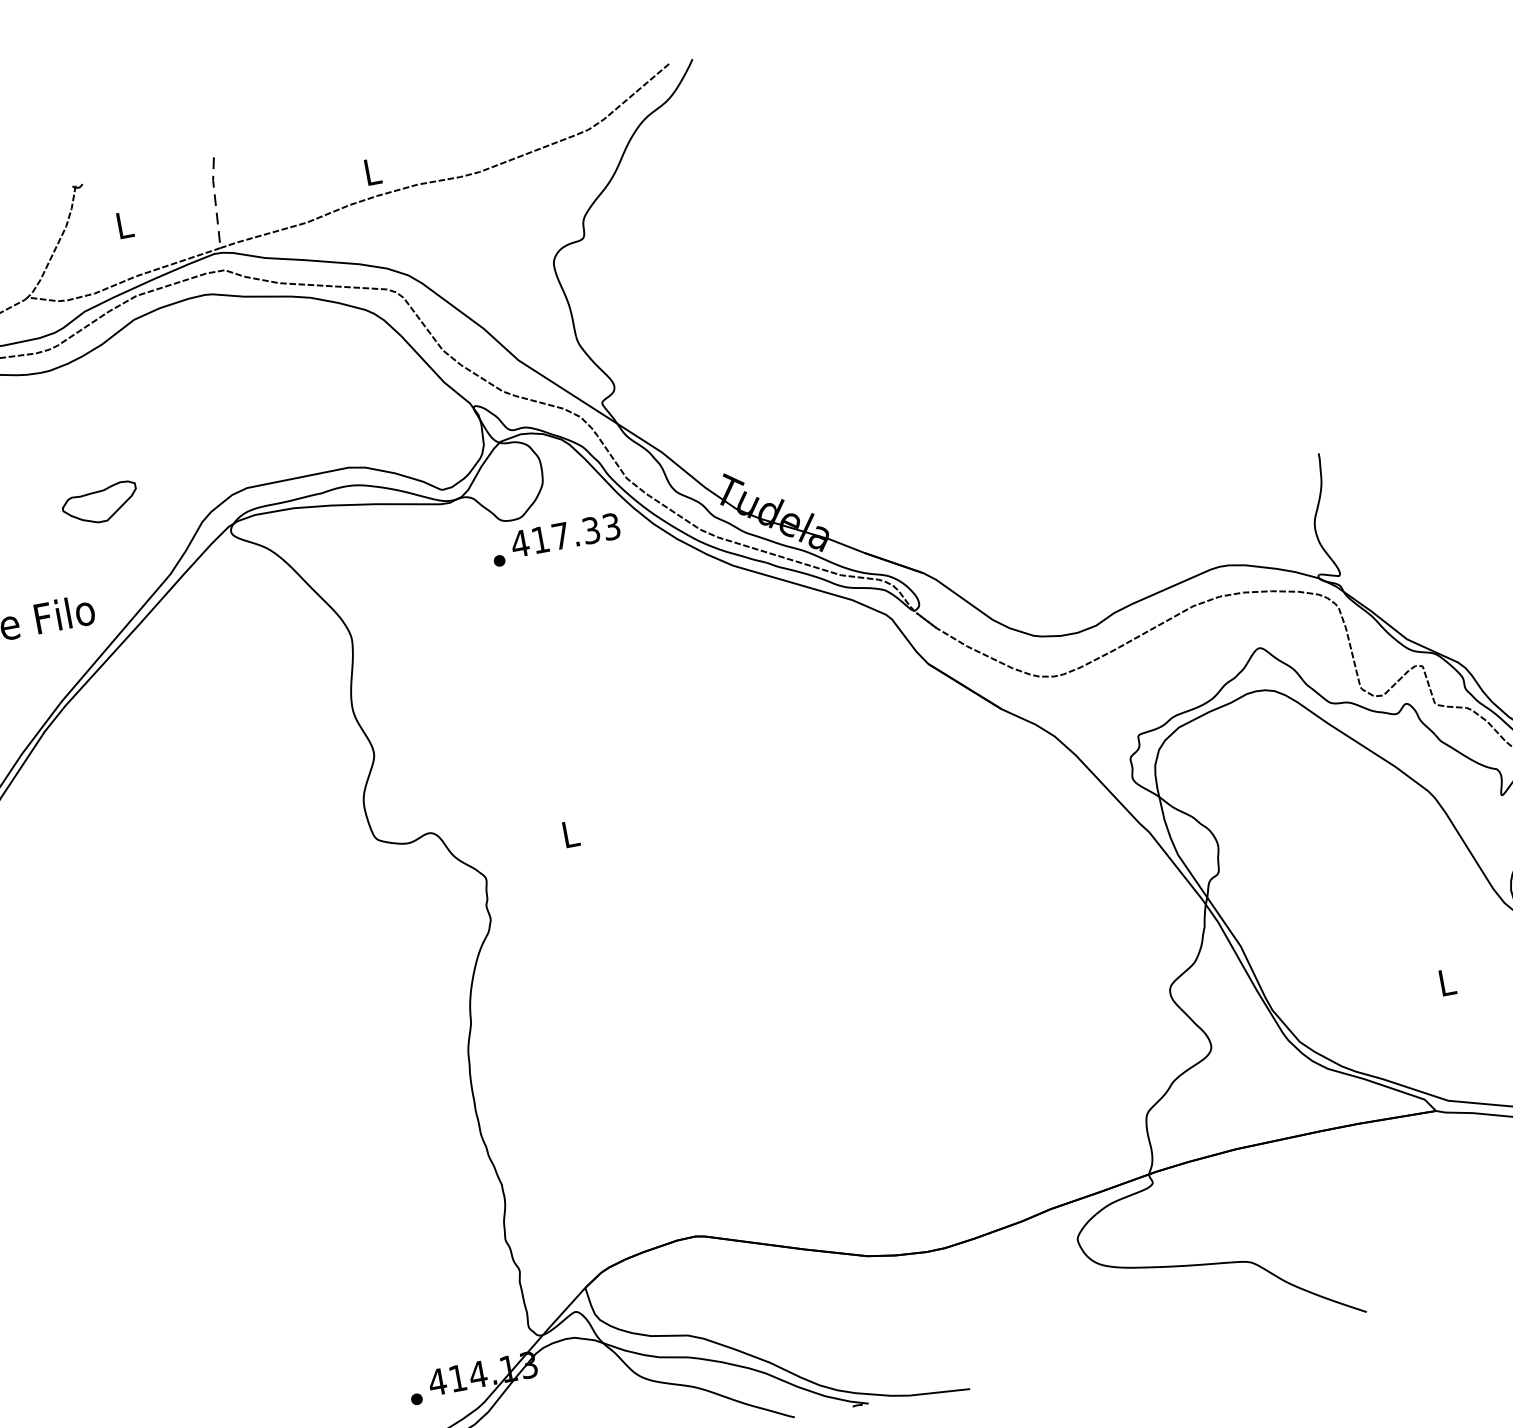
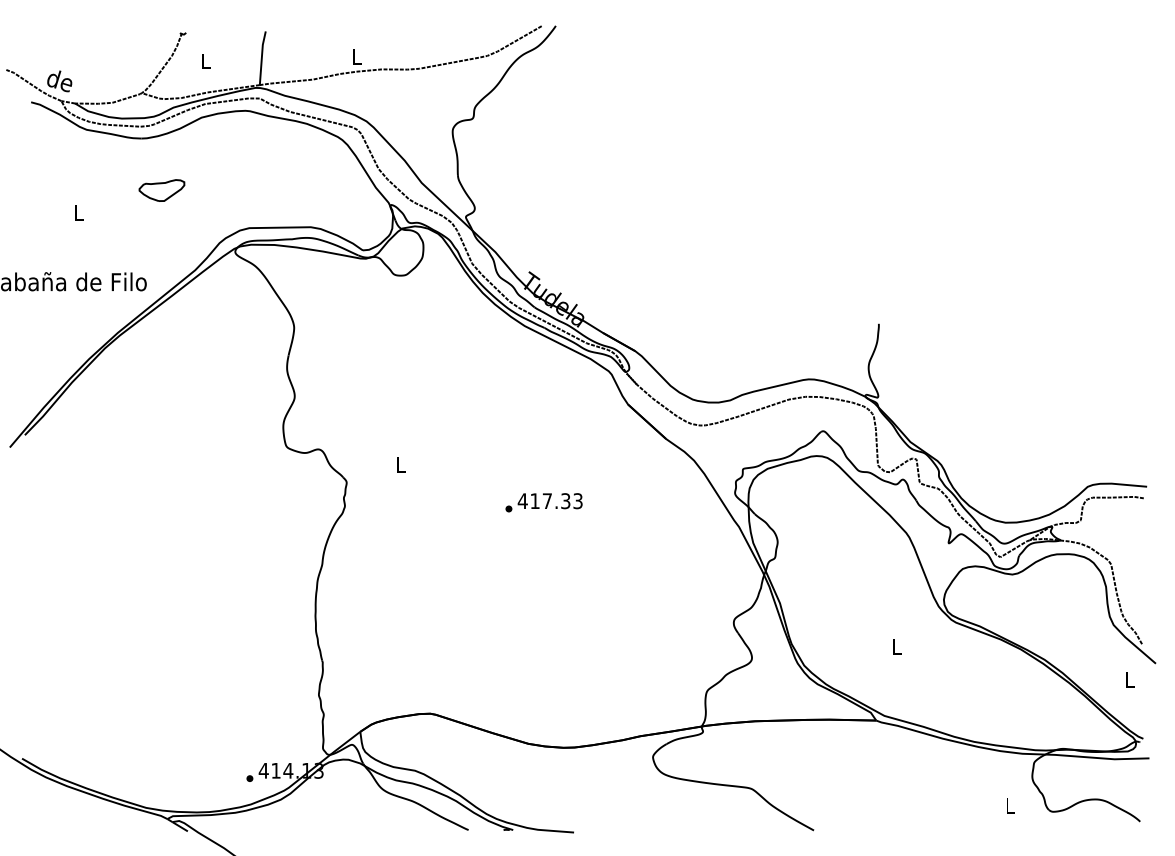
line: (214, 201) -> (261, 57), dashed -> solid
part: (99, 504) -> (161, 190), moved
text: (554, 539) -> (543, 502), moved

